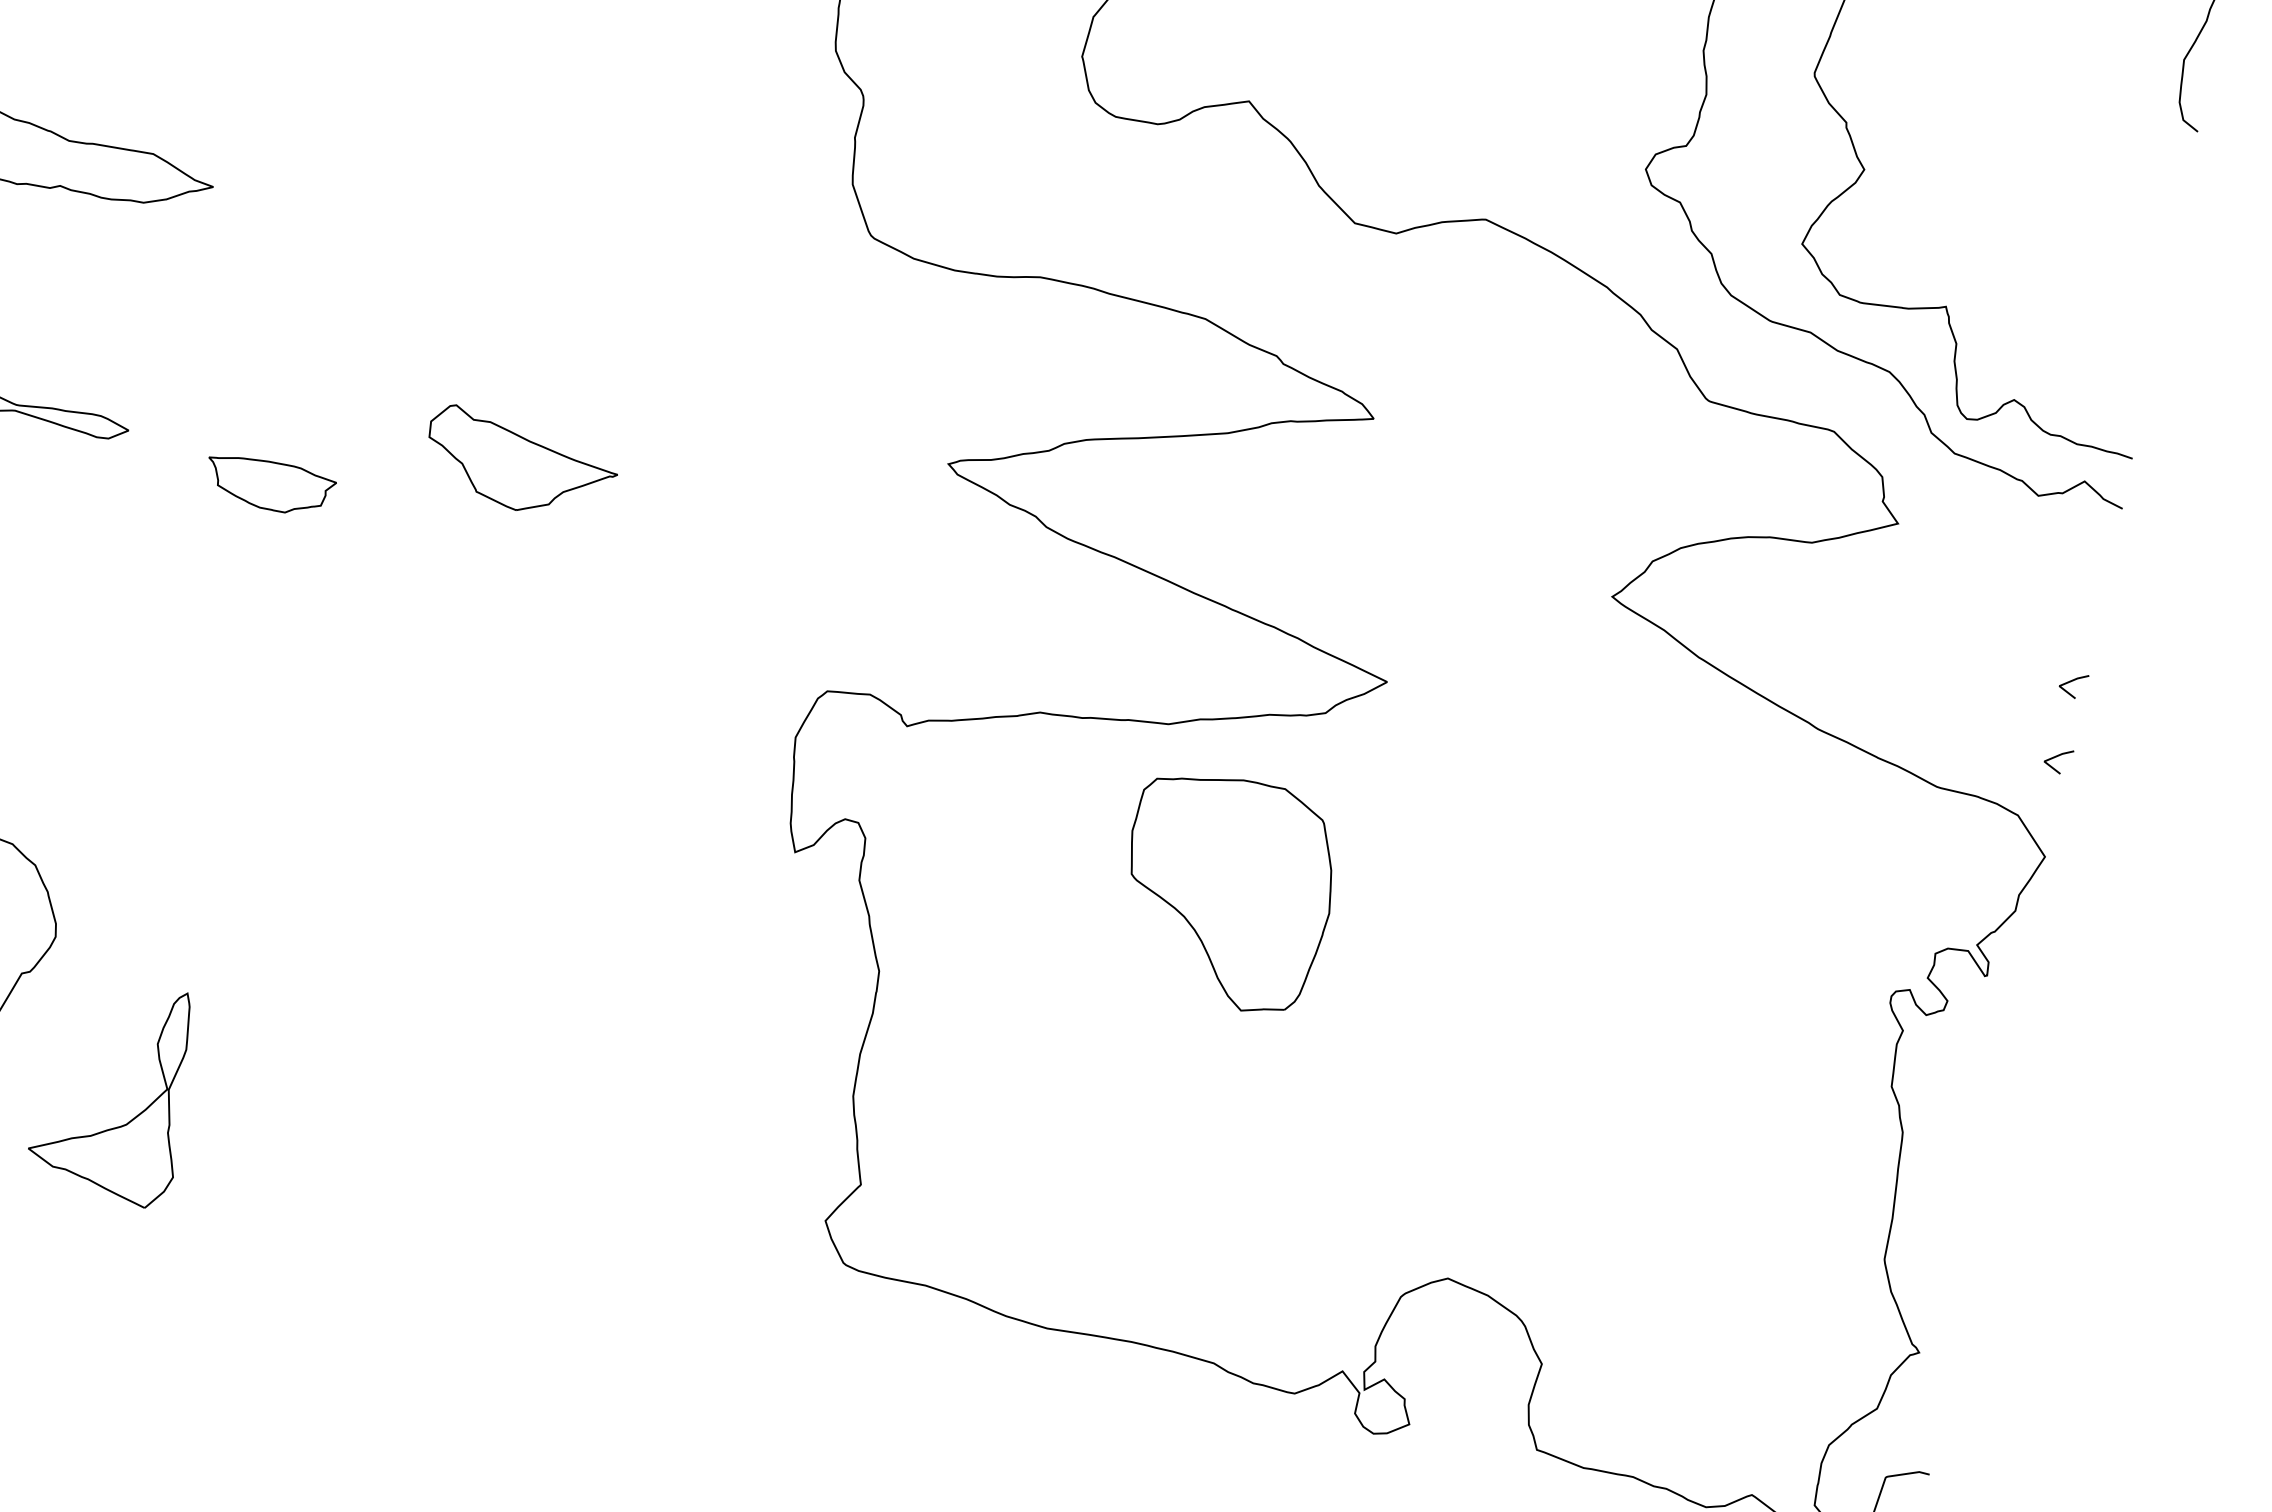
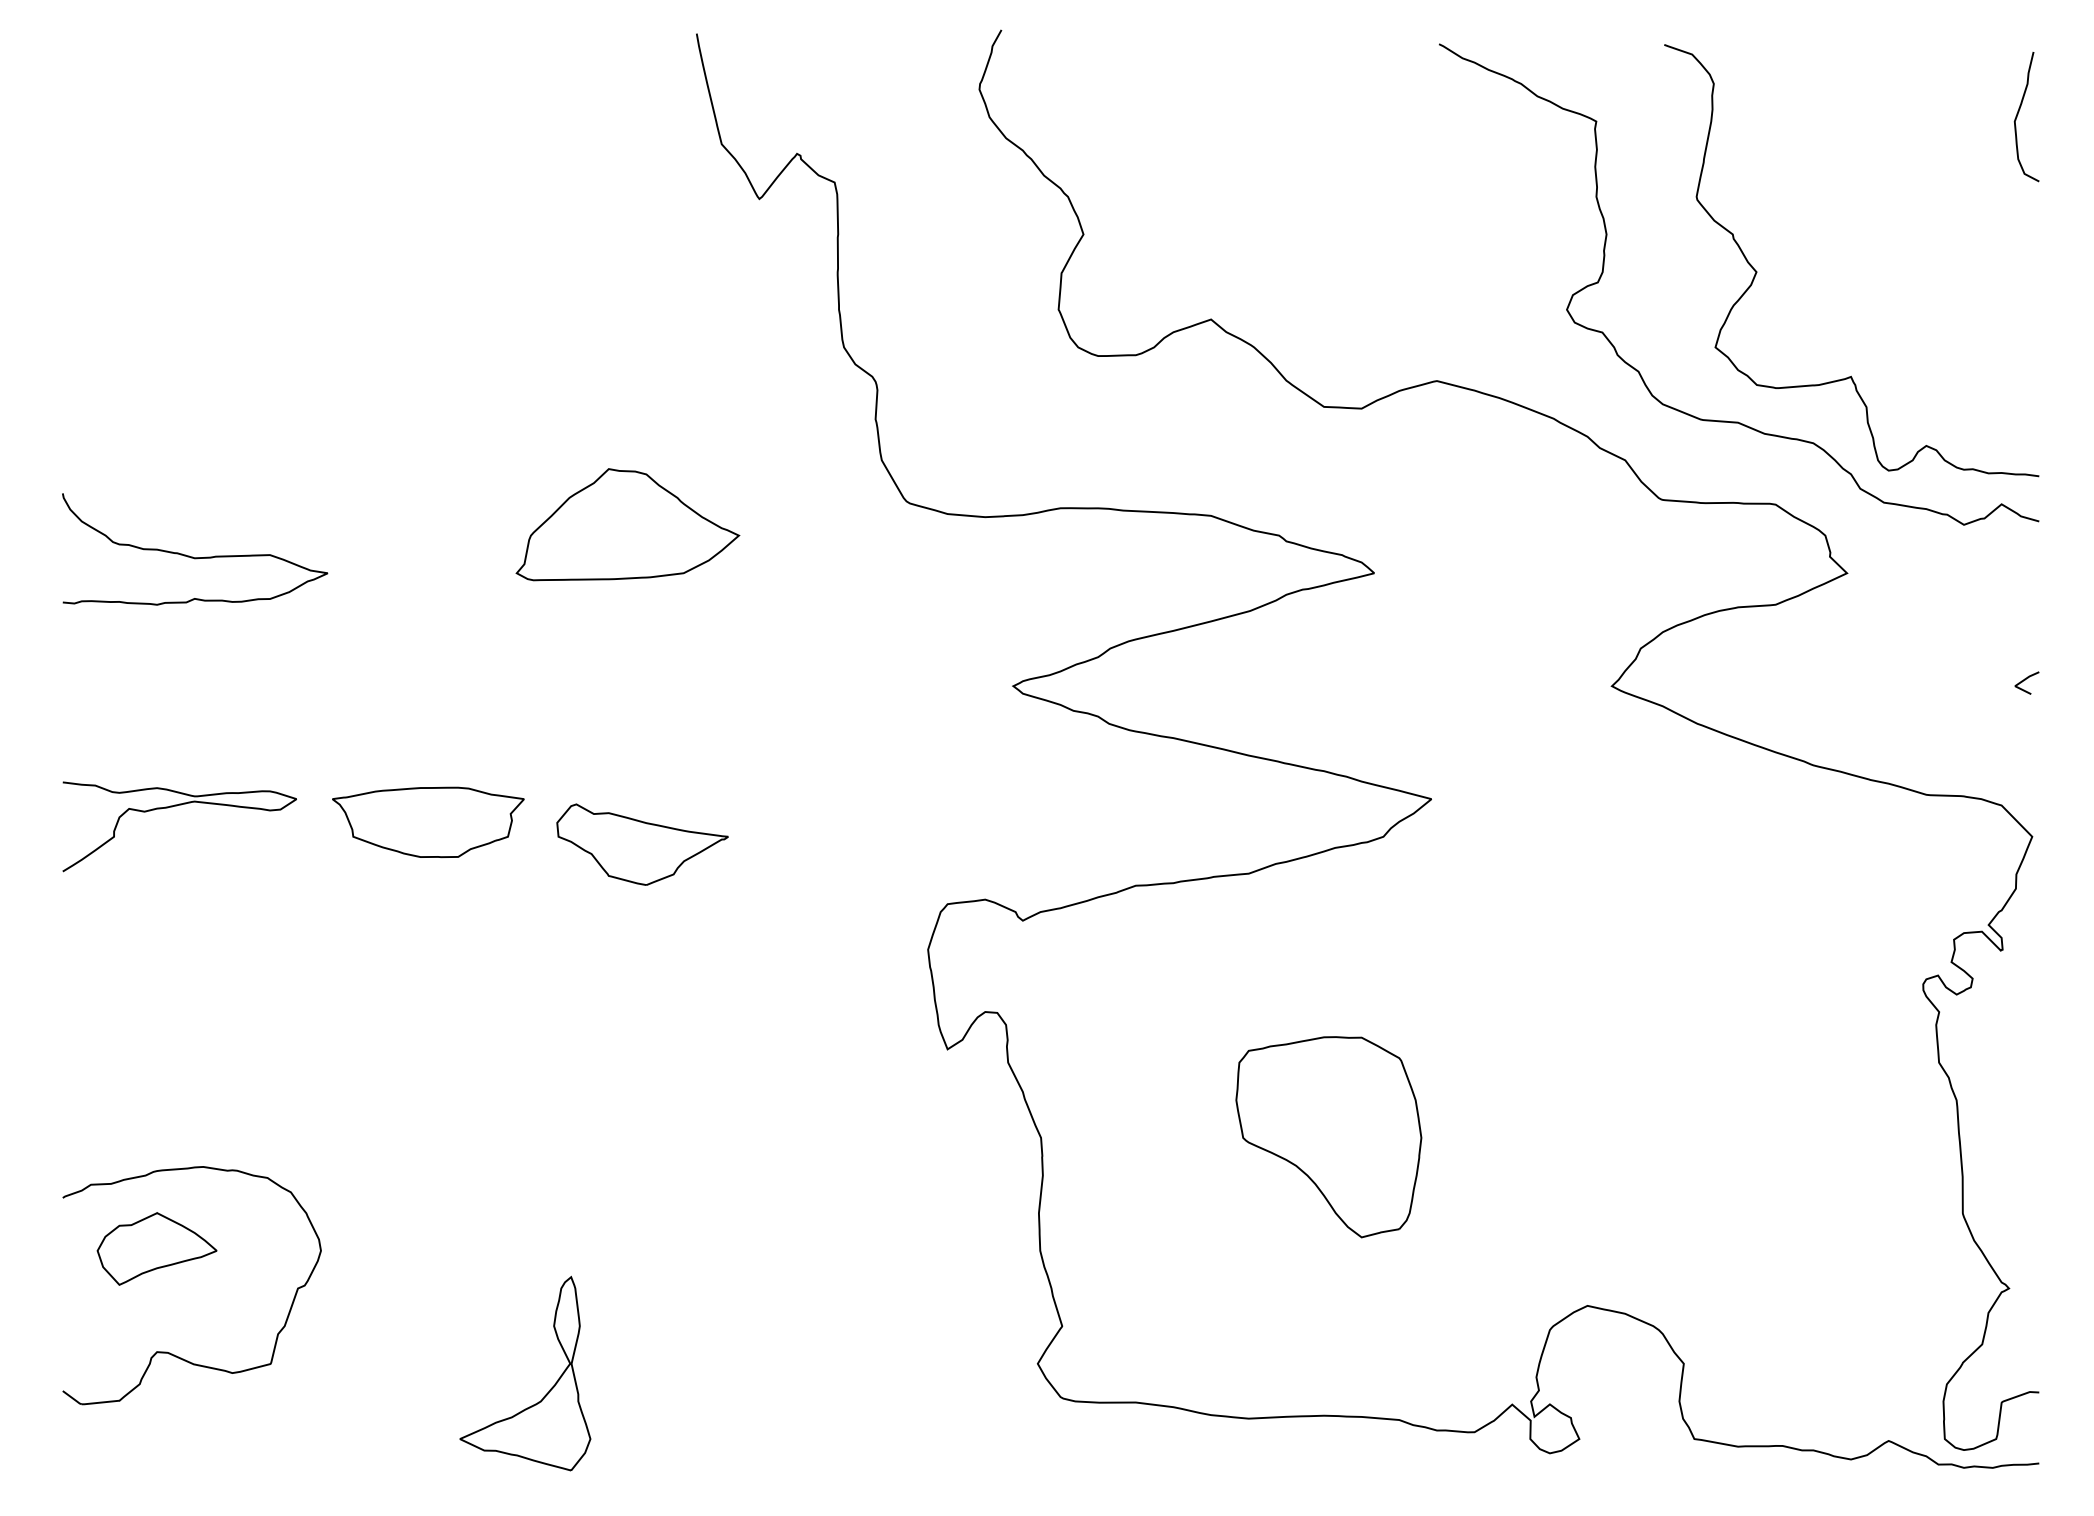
part: (556, 199) -> (627, 524), added
part: (520, 464) -> (642, 844), moved
part: (269, 485) -> (428, 822), size x1.67
line: (2057, 757) -> (2025, 748), removed
part: (1226, 892) -> (1328, 1137), moved
part: (134, 1117) -> (546, 1393), moved

